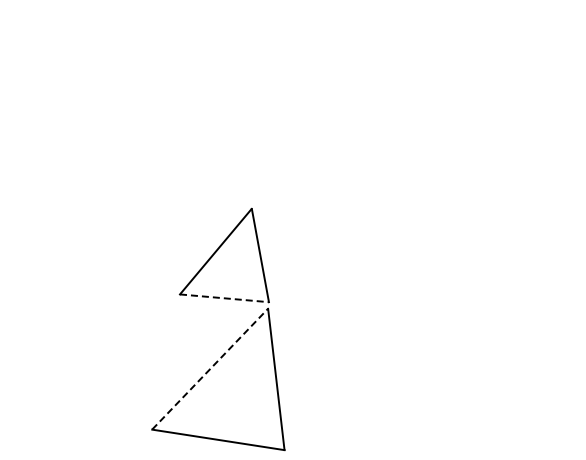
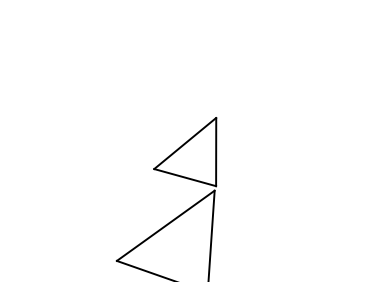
line: (224, 298) -> (185, 177), dashed -> solid
line: (210, 369) -> (165, 226), dashed -> solid

